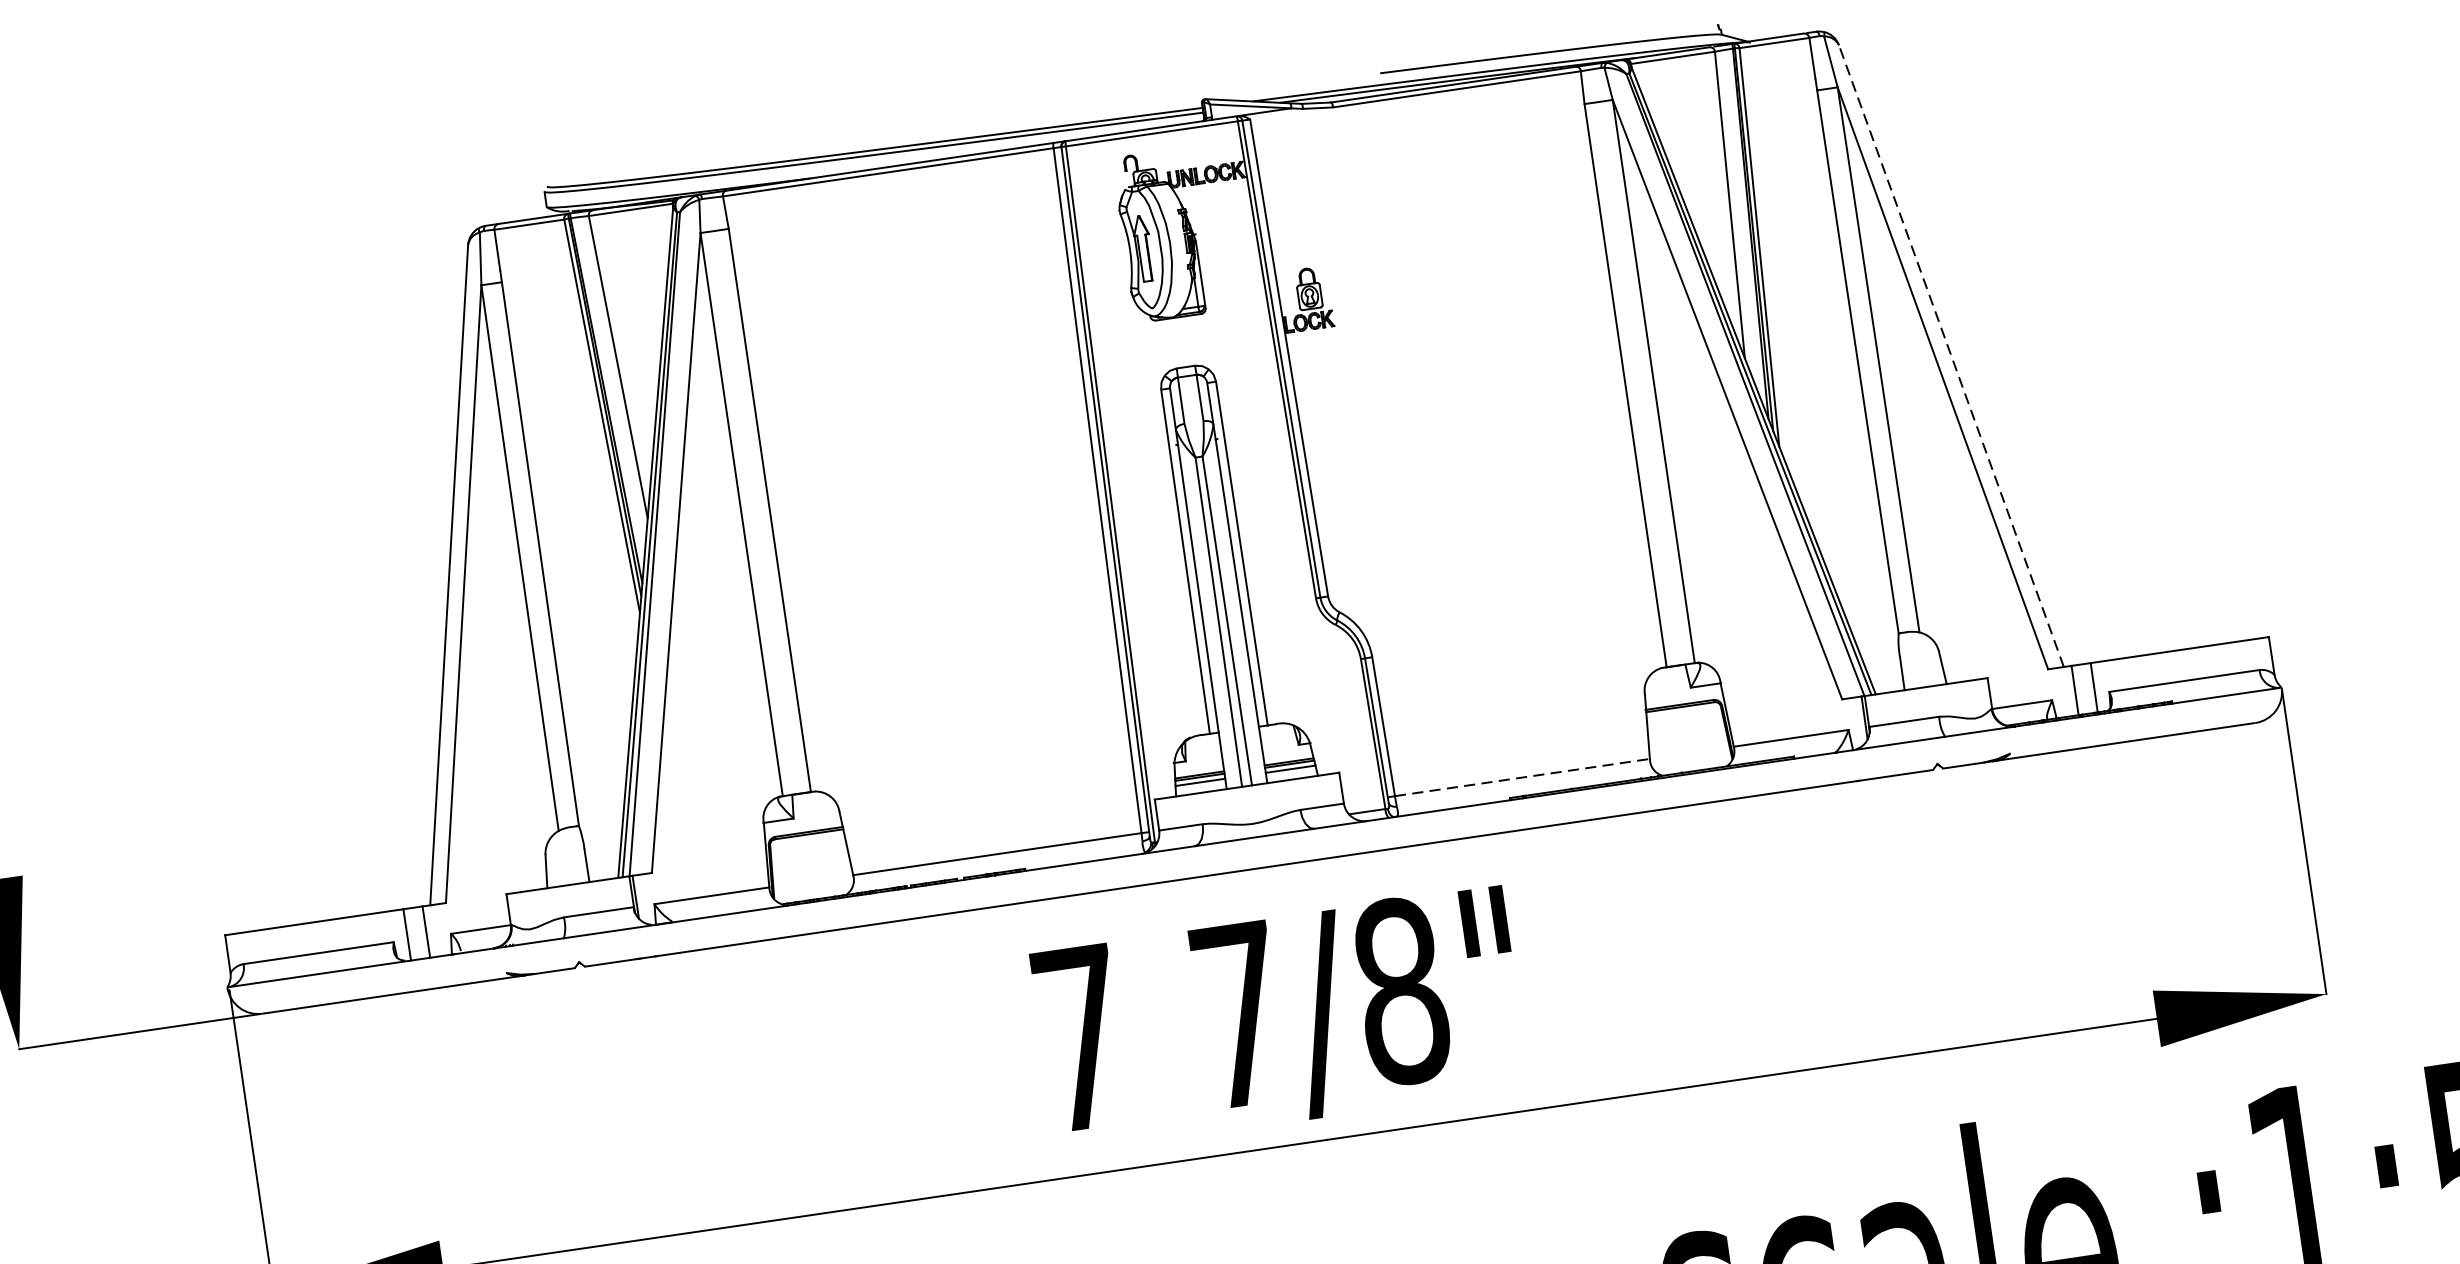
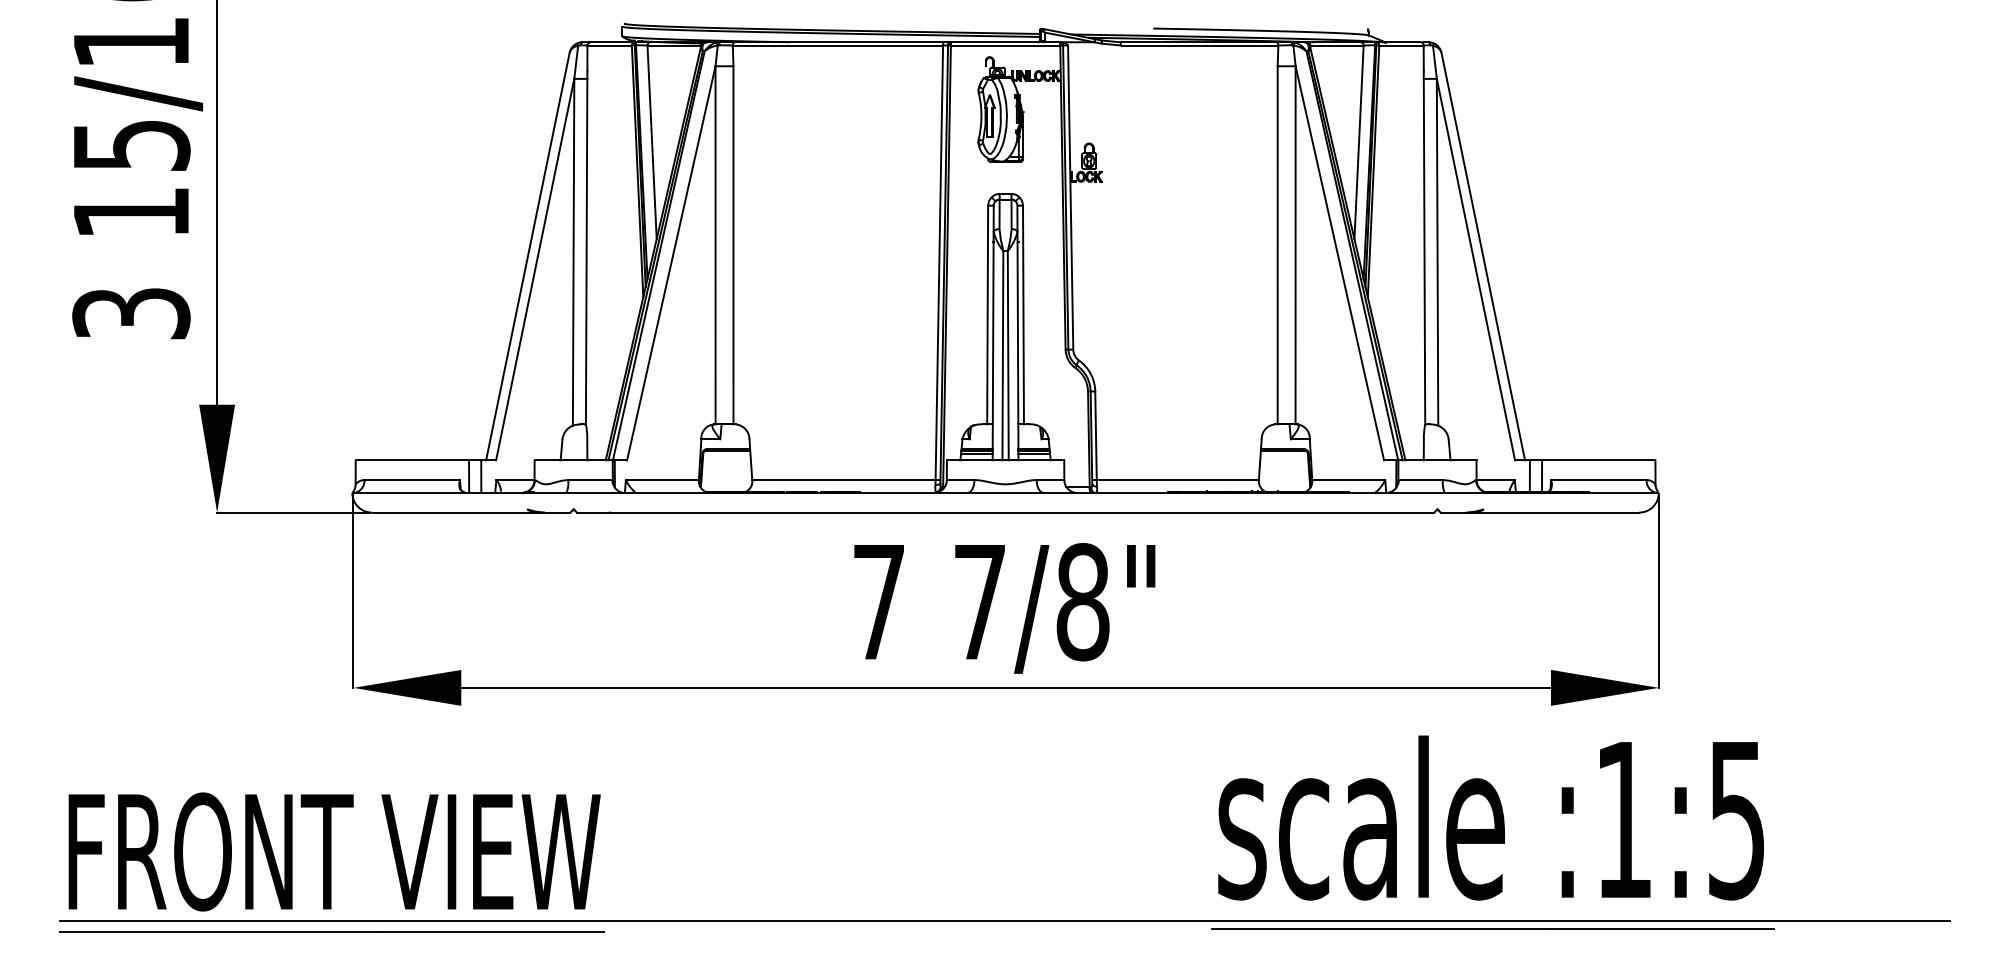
line: (1951, 355) -> (1483, 256), dashed -> solid
line: (1523, 778) -> (1178, 480), dashed -> solid

